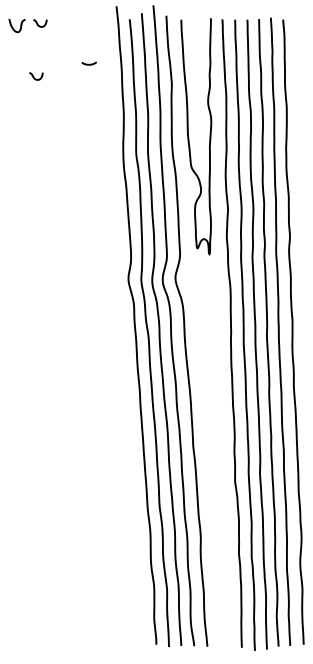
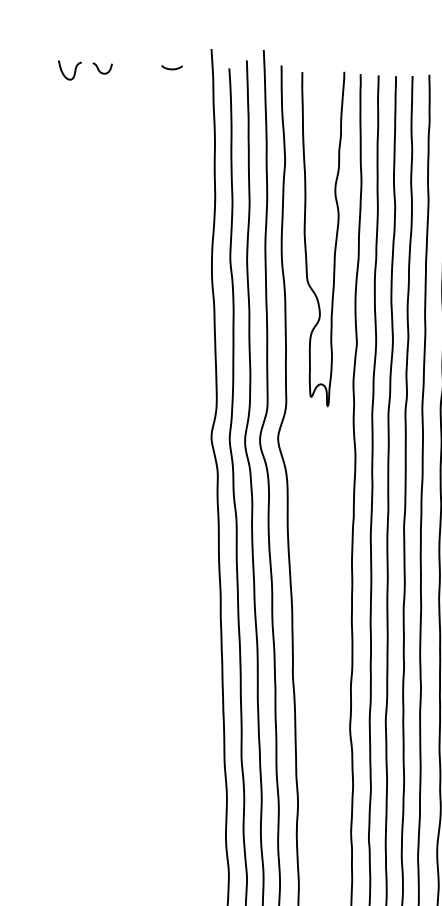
curve: (88, 63) -> (170, 67), moved
curve: (34, 76) -> (90, 143), removed

